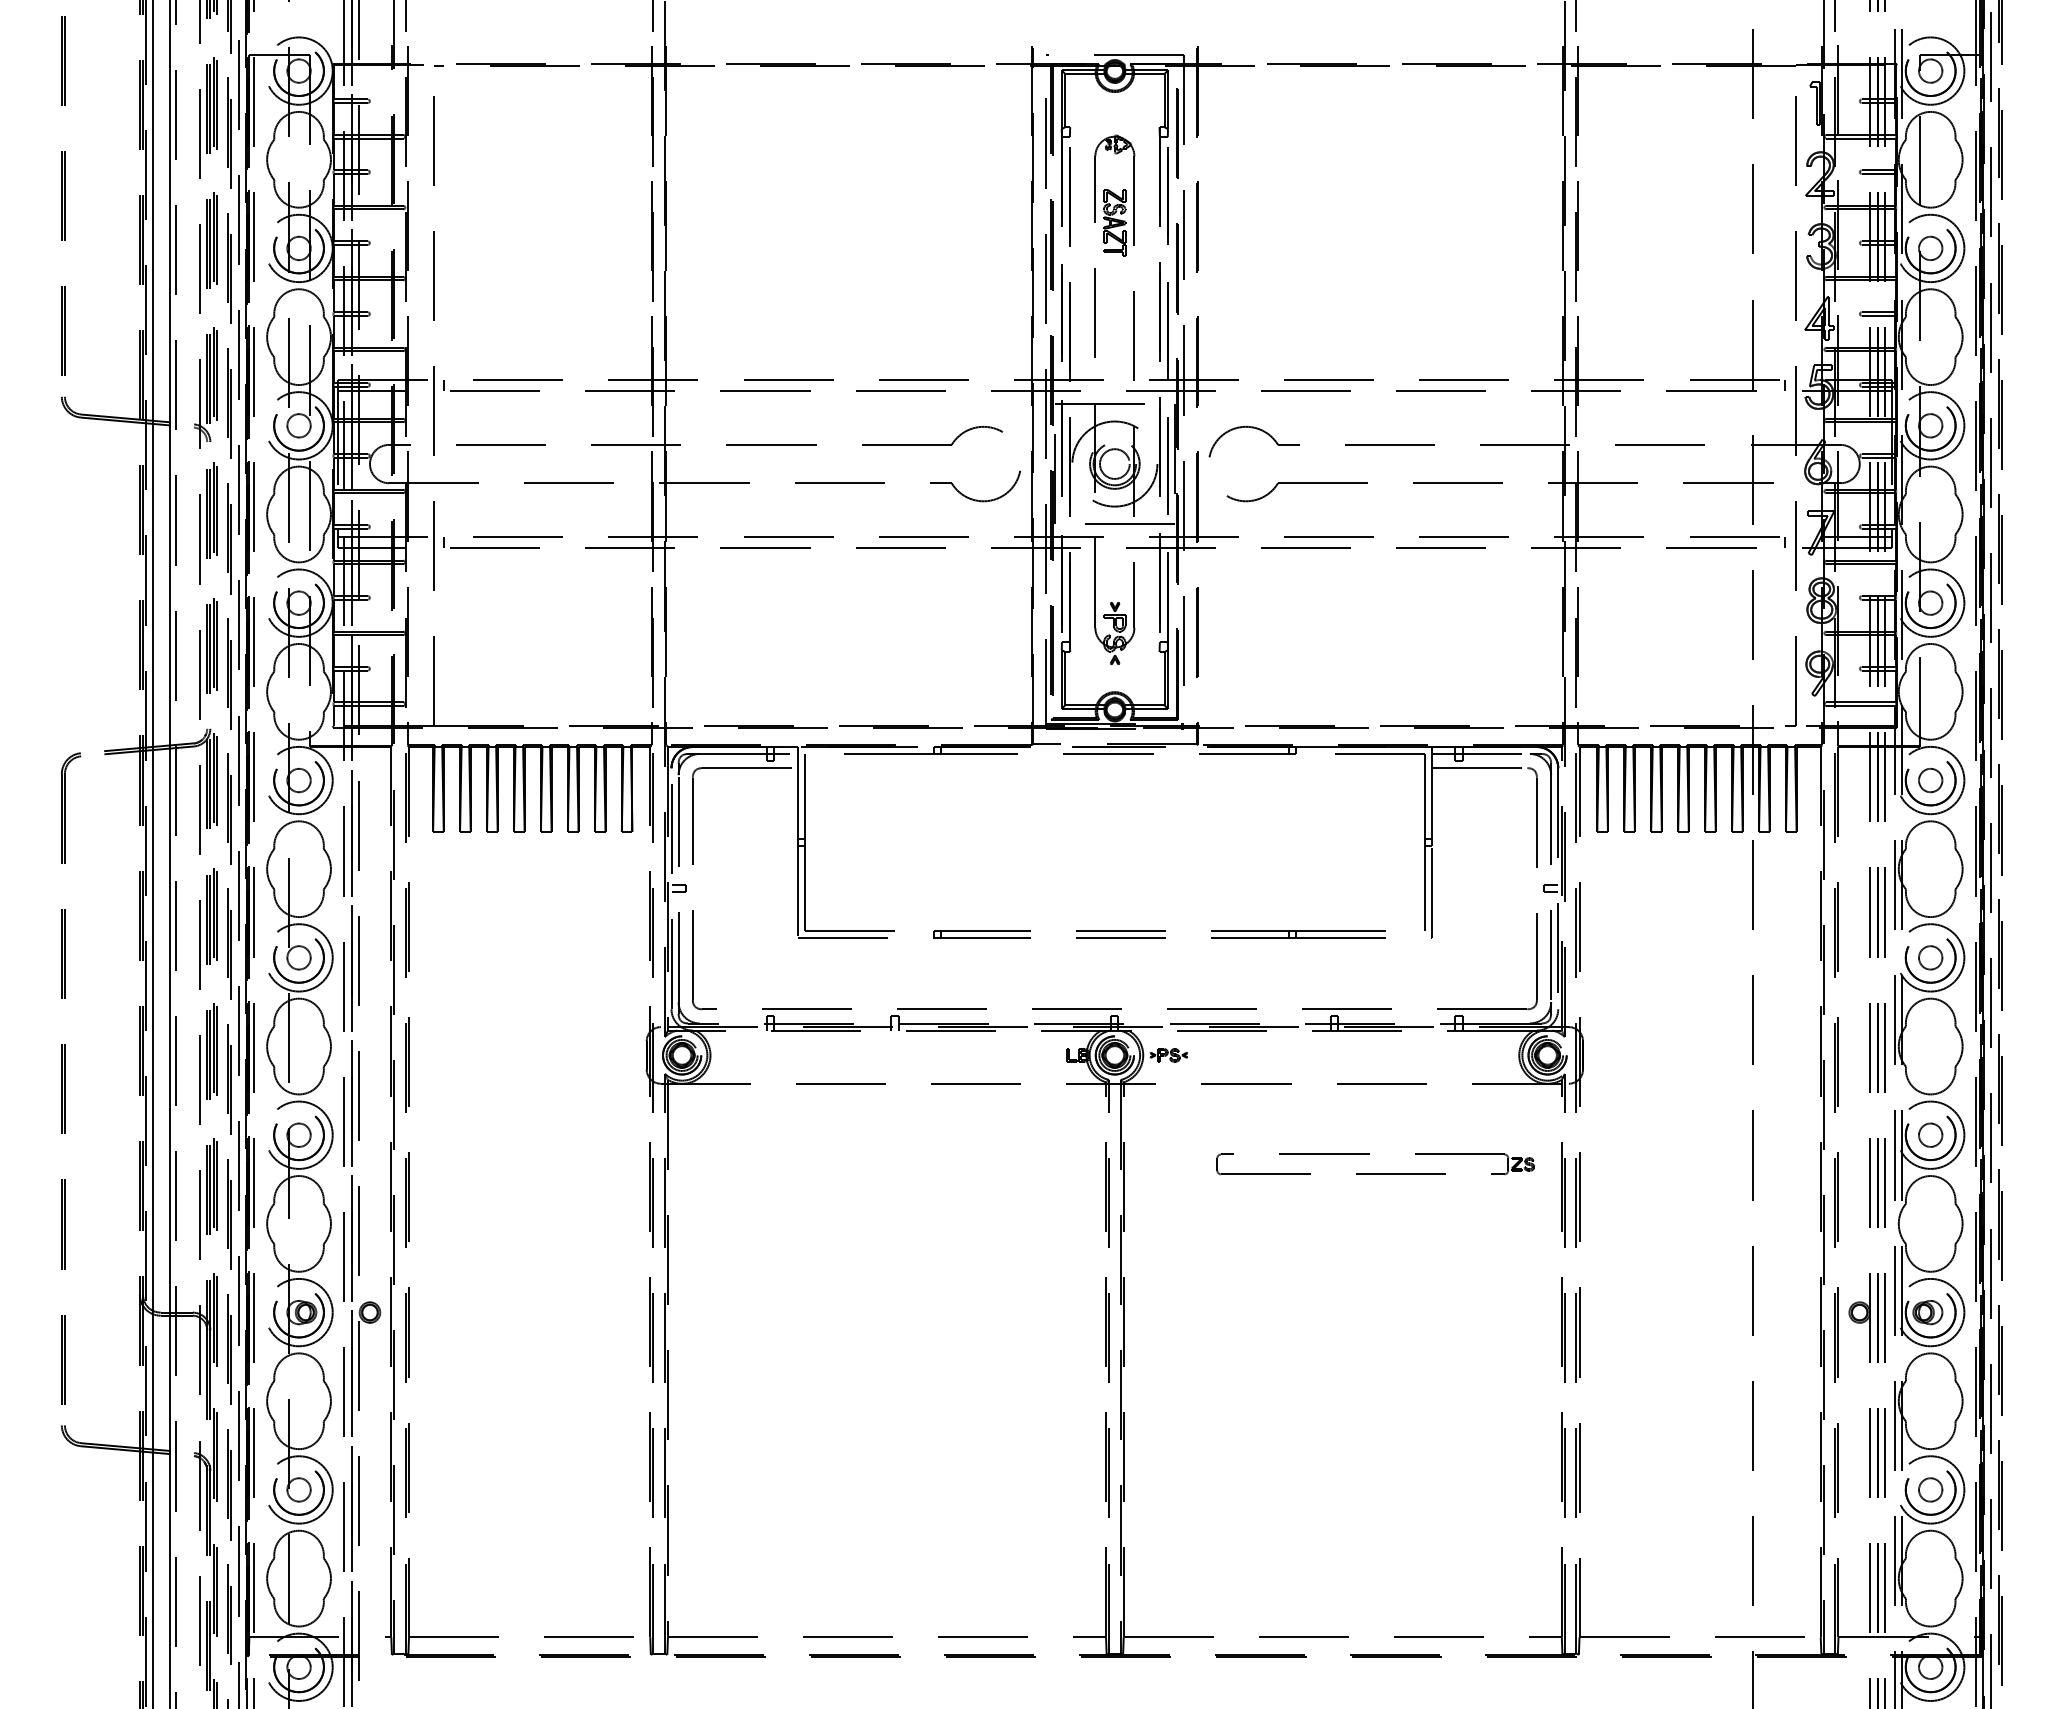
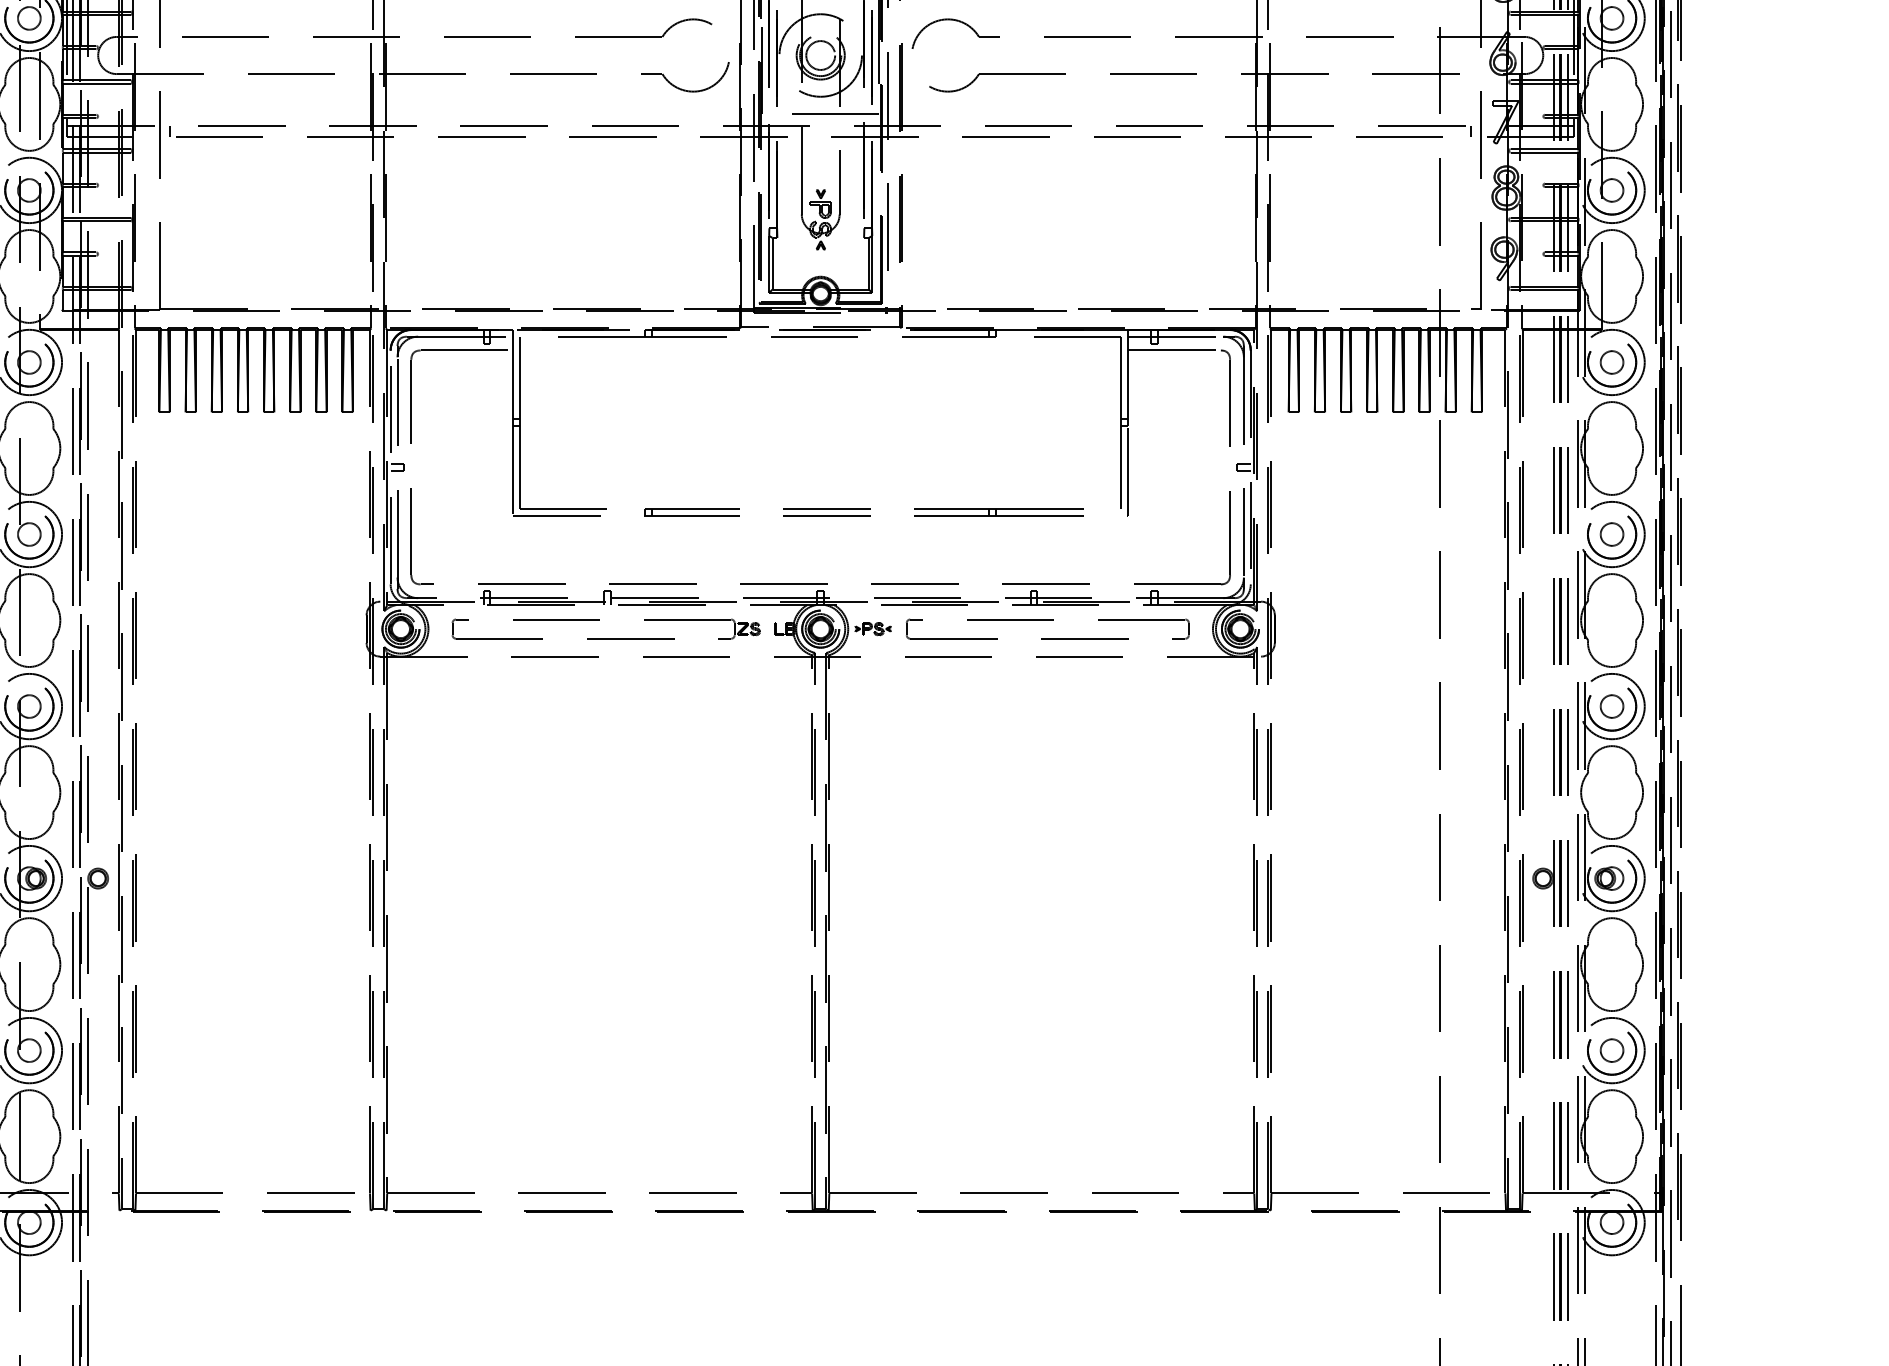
part: (1348, 1064) -> (1047, 637), added
part: (1375, 1173) -> (605, 637), moved

